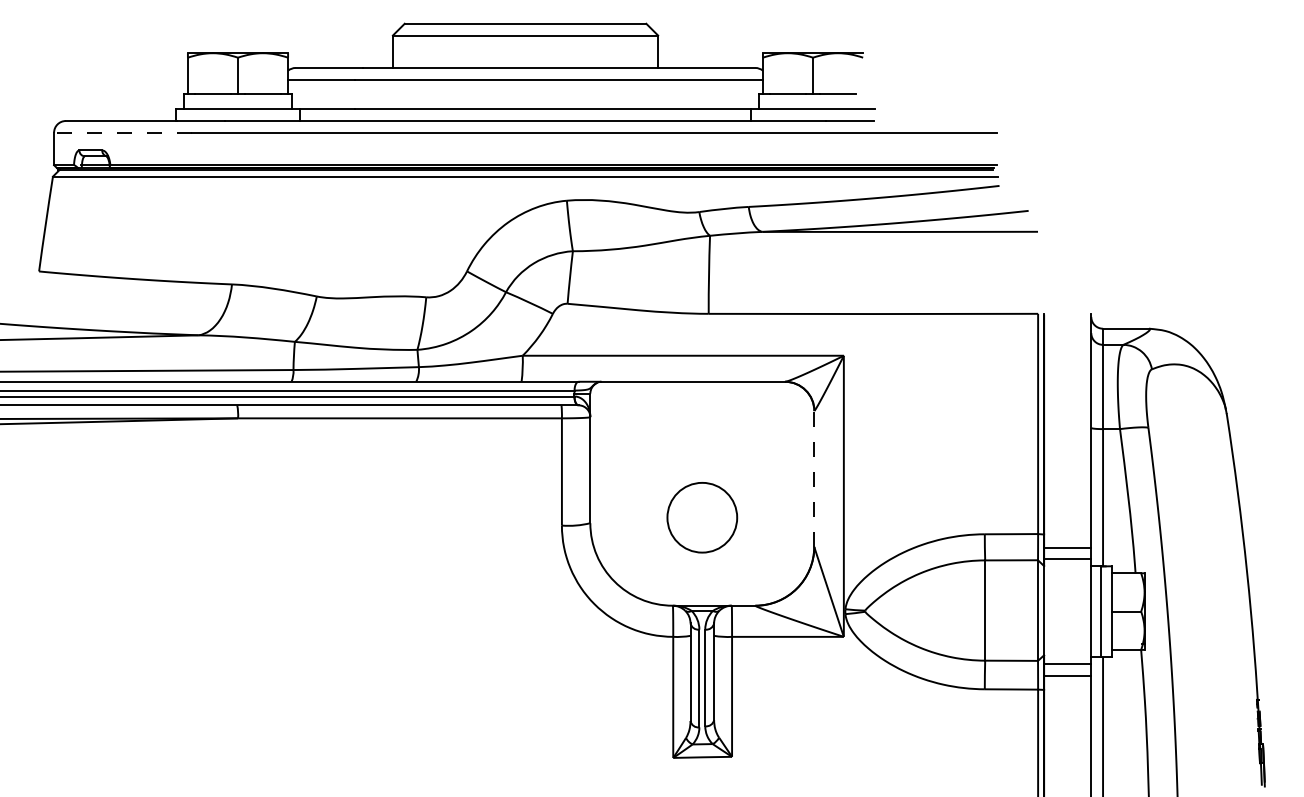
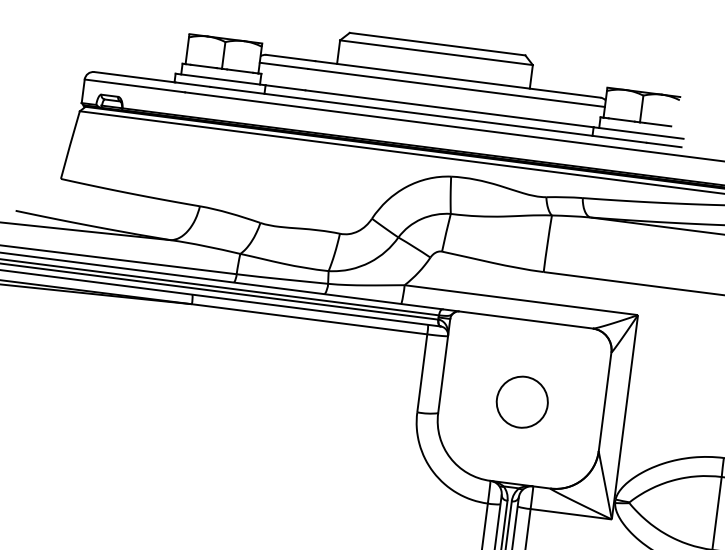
line: (122, 132) -> (134, 85), dashed -> solid
line: (814, 479) -> (605, 402), dashed -> solid
circle: (702, 517) -> (522, 402), moved

